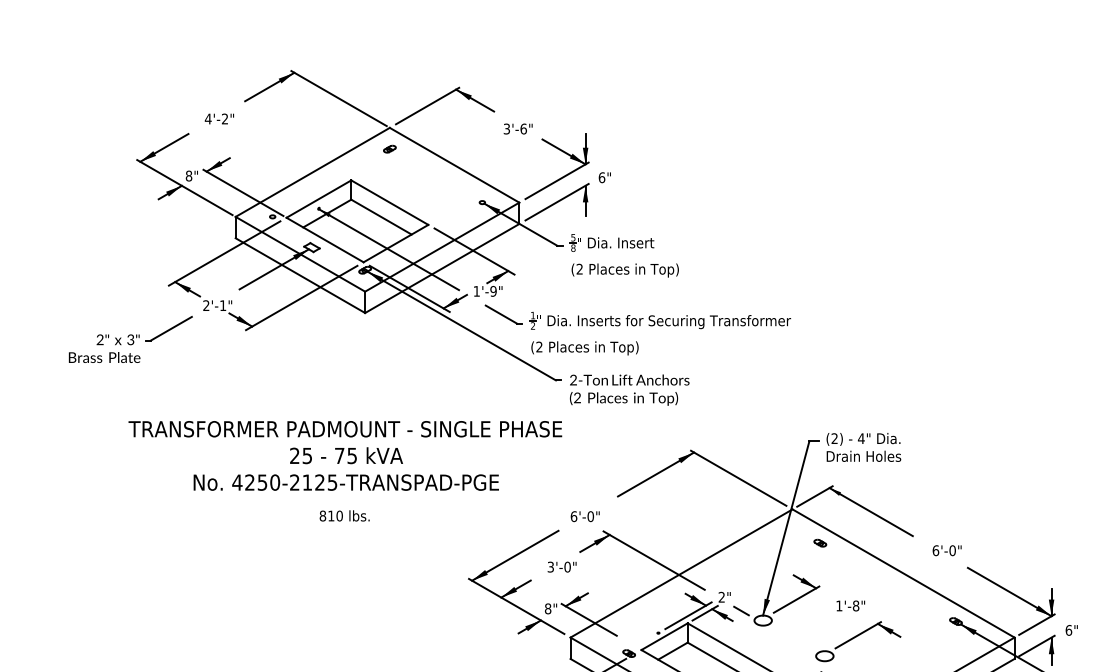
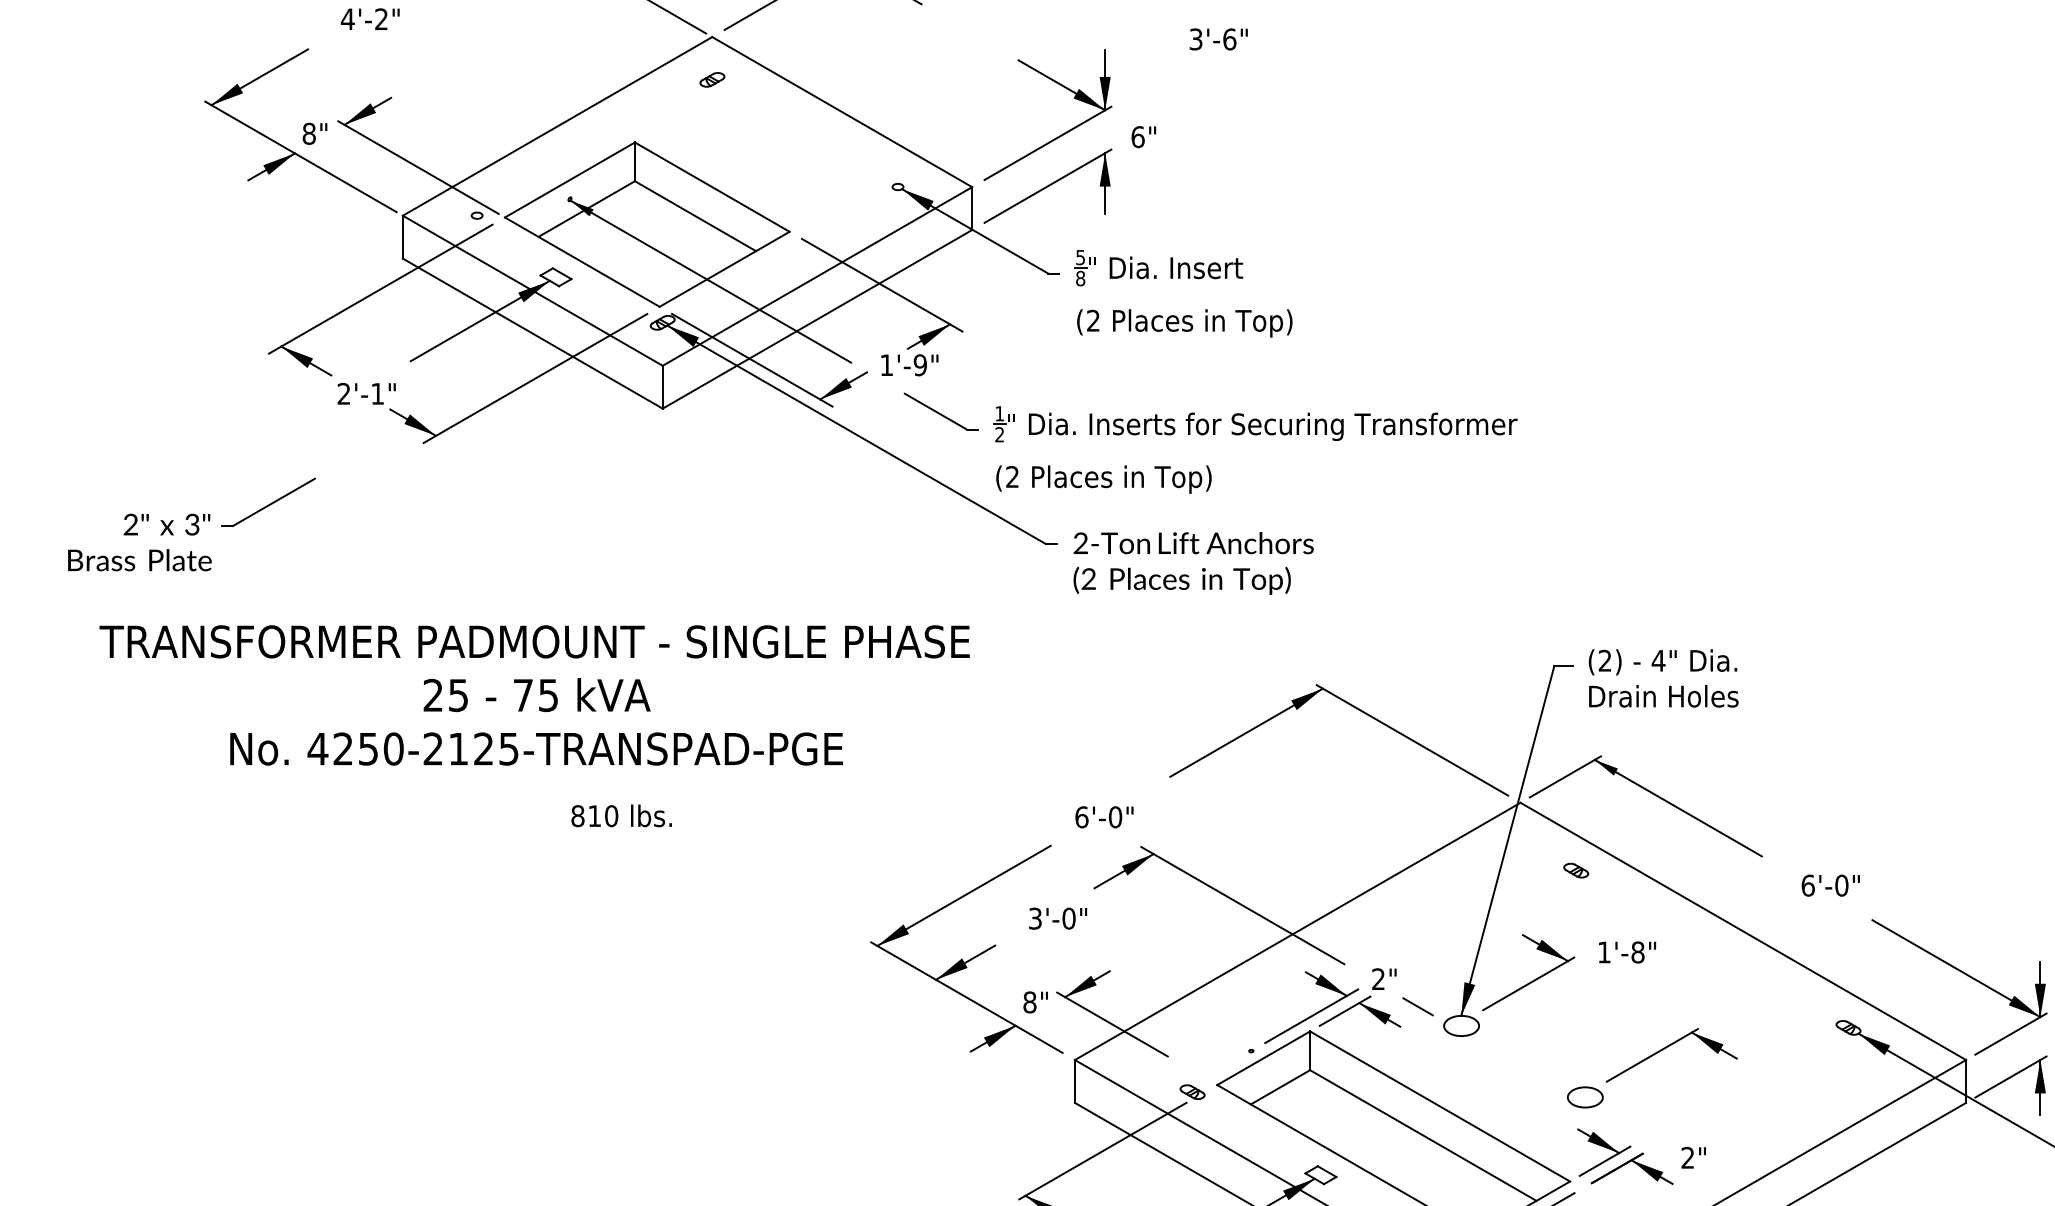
text: (517, 128) -> (1217, 38), moved
part: (130, 339) -> (191, 524), moved
text: (345, 455) -> (534, 694), moved
text: (850, 605) -> (1626, 951), moved

